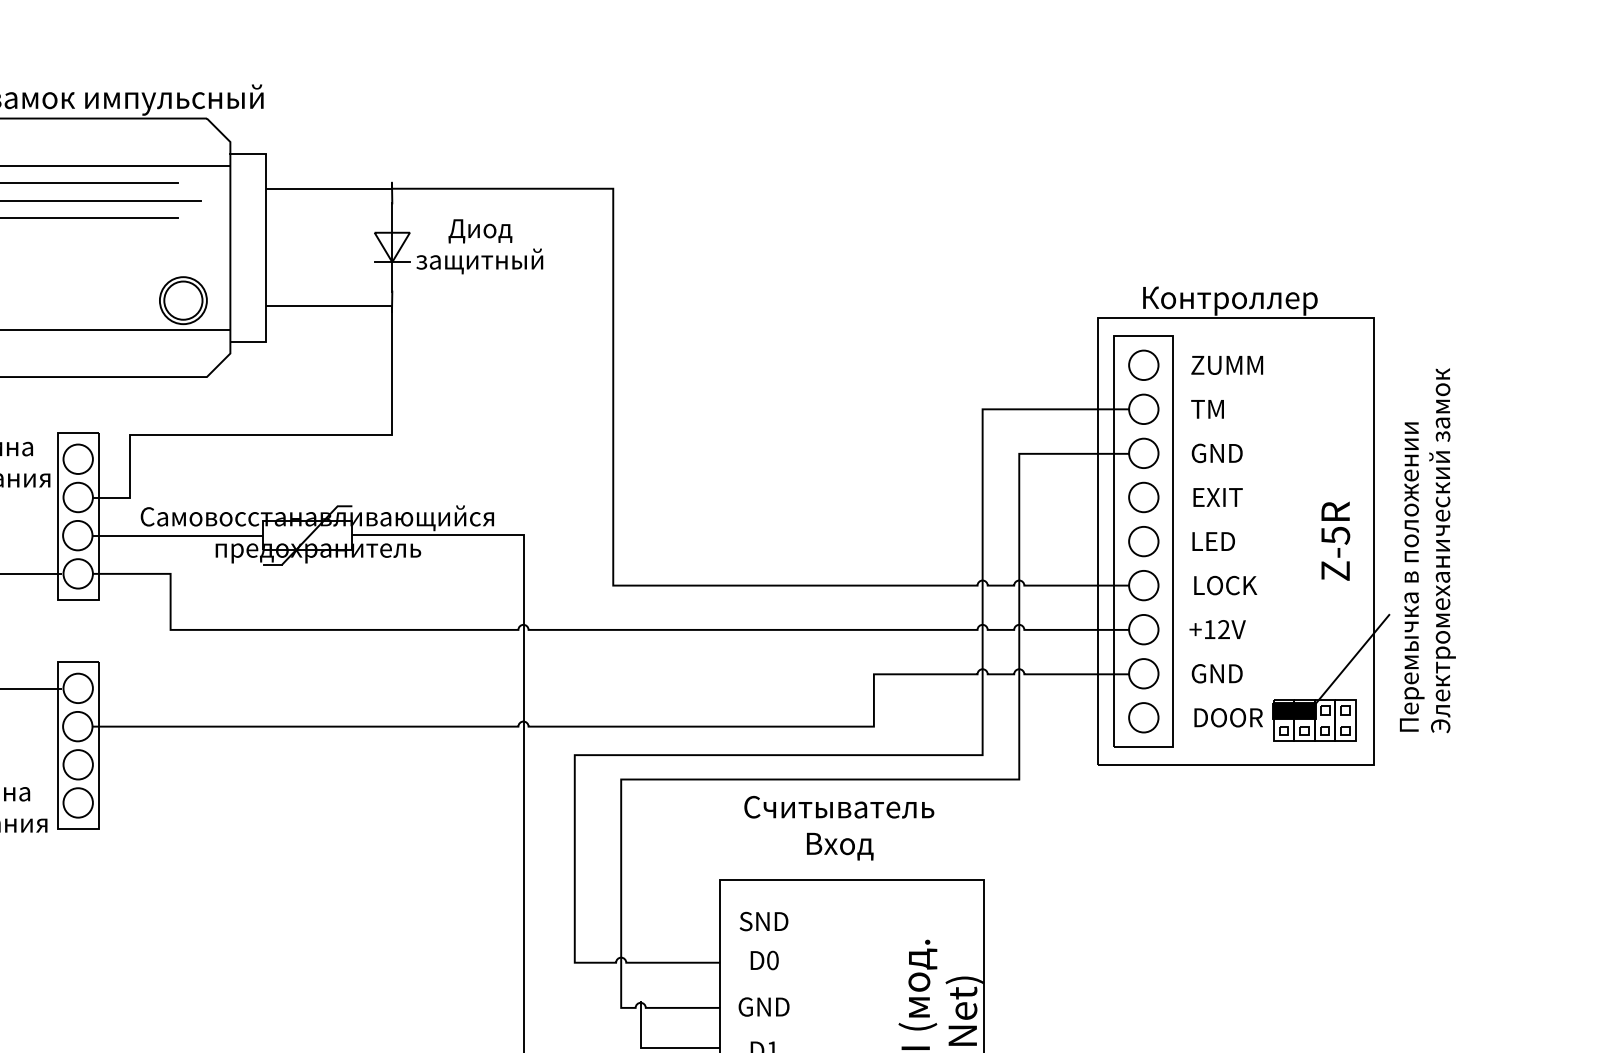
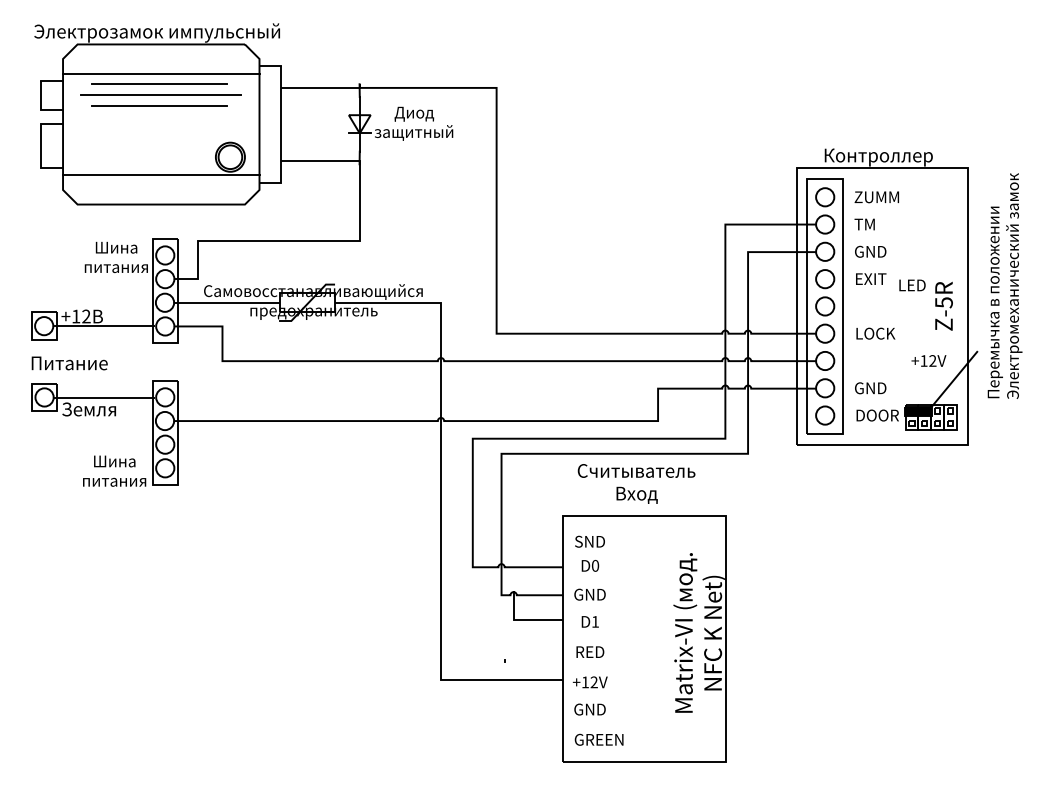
text: (1213, 541) -> (912, 285), moved
text: (1426, 549) -> (1004, 285), moved
text: (1216, 628) -> (928, 360), moved

